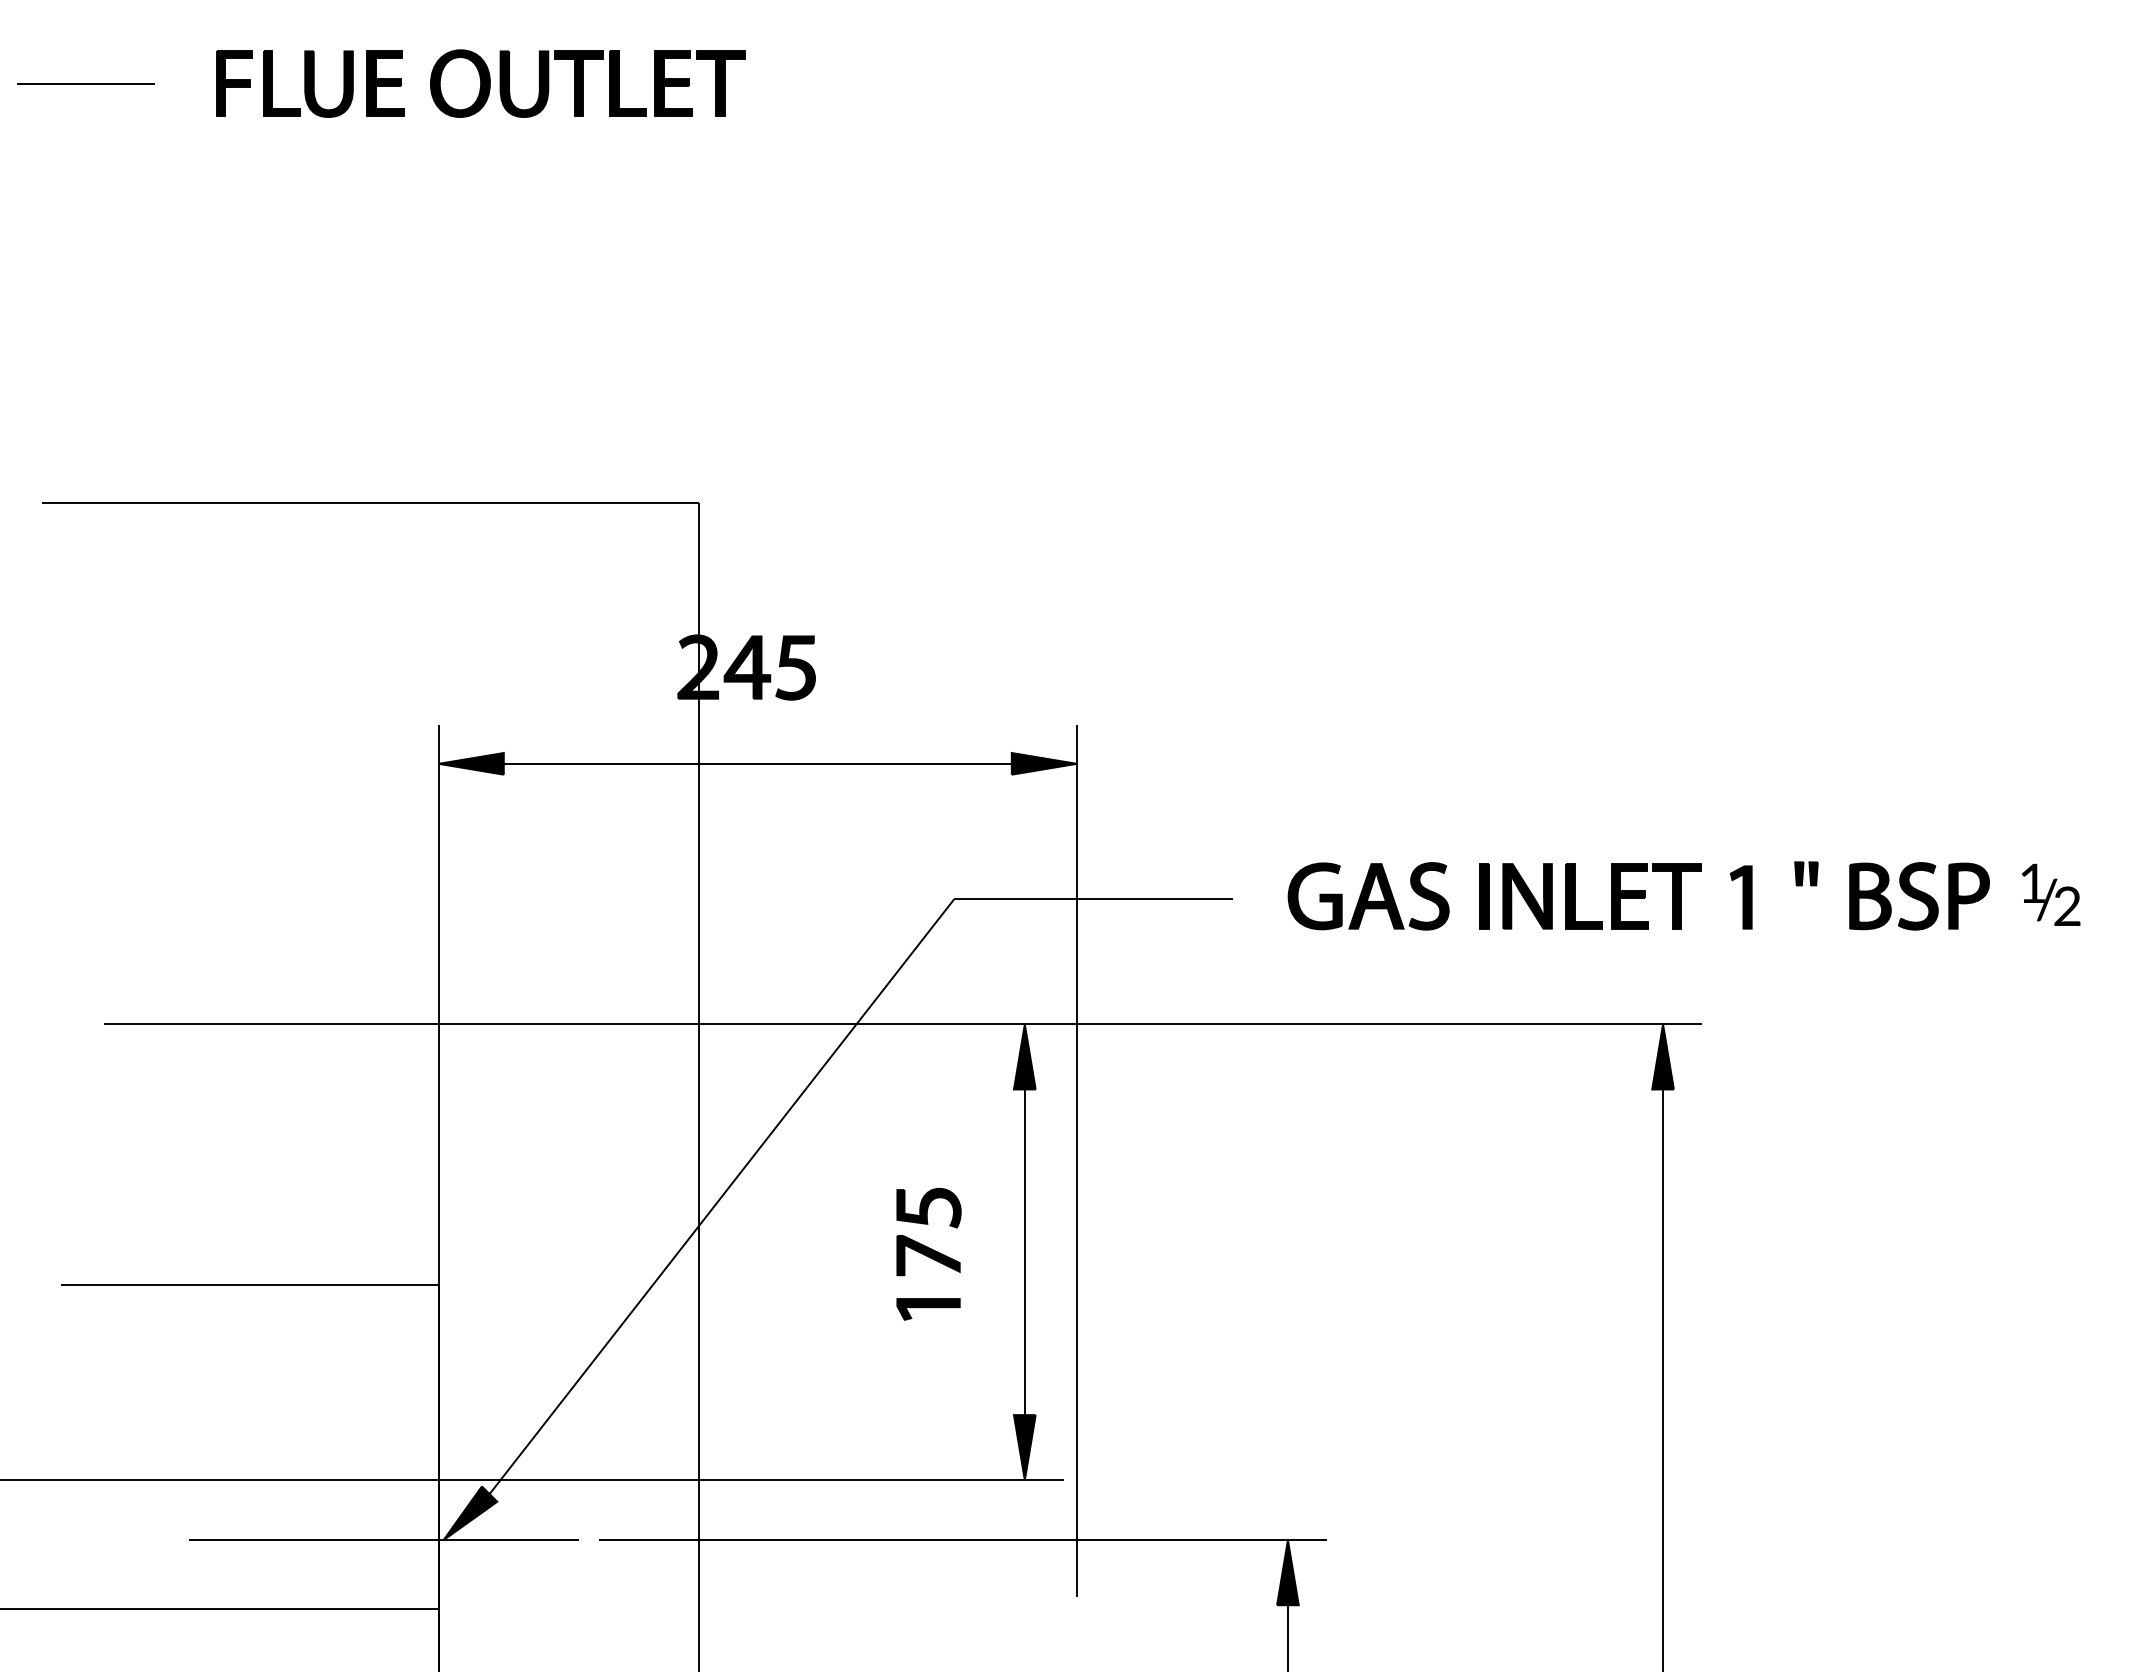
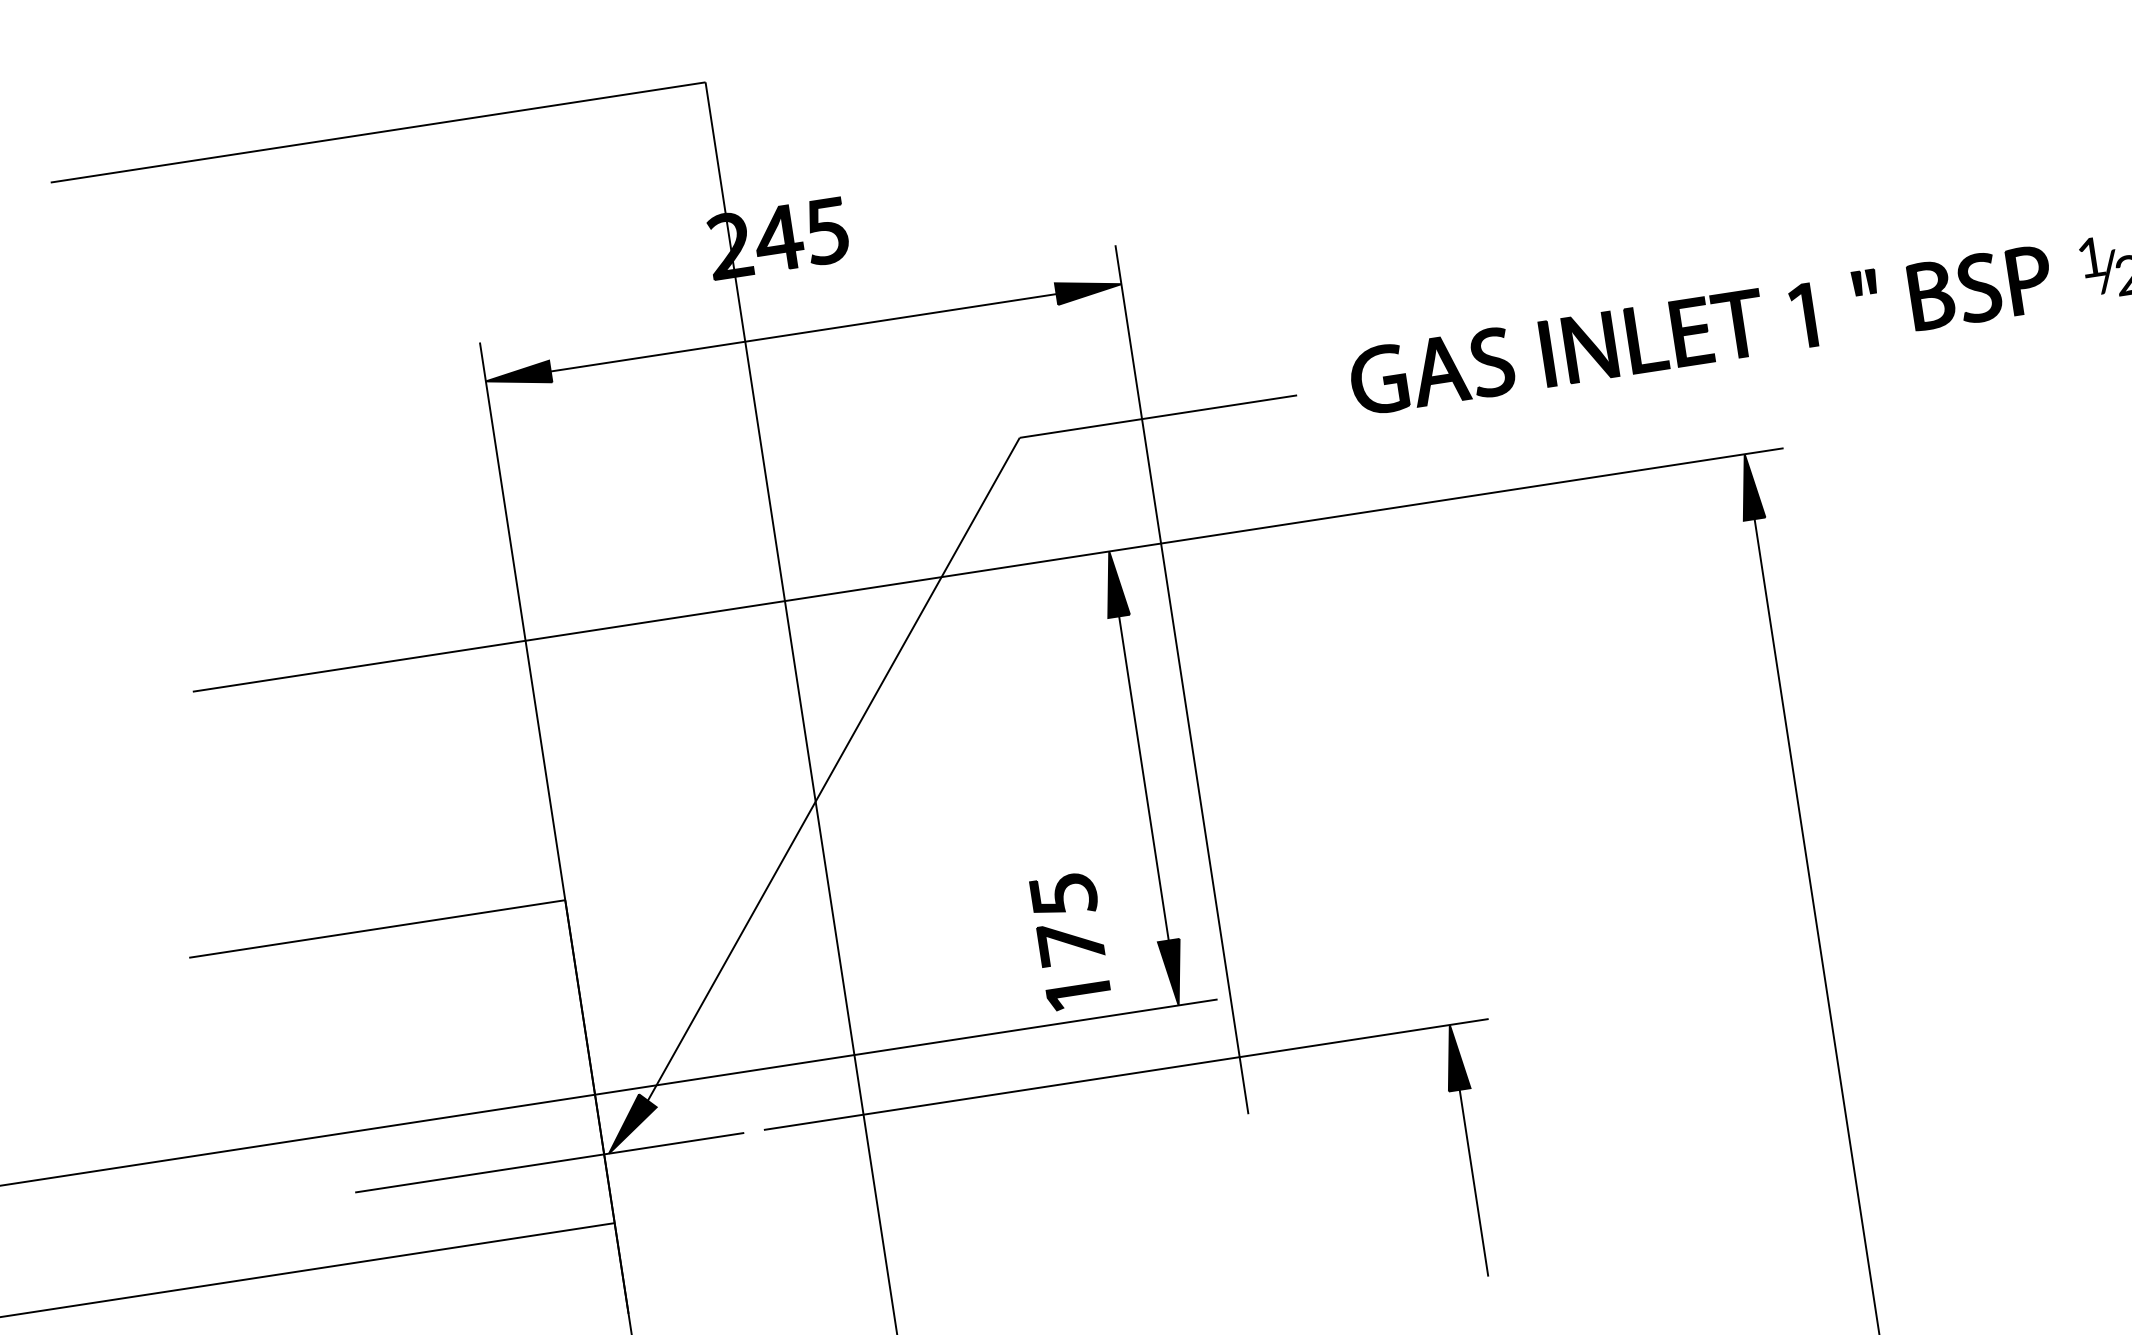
part: (928, 1253) -> (1070, 940), moved

